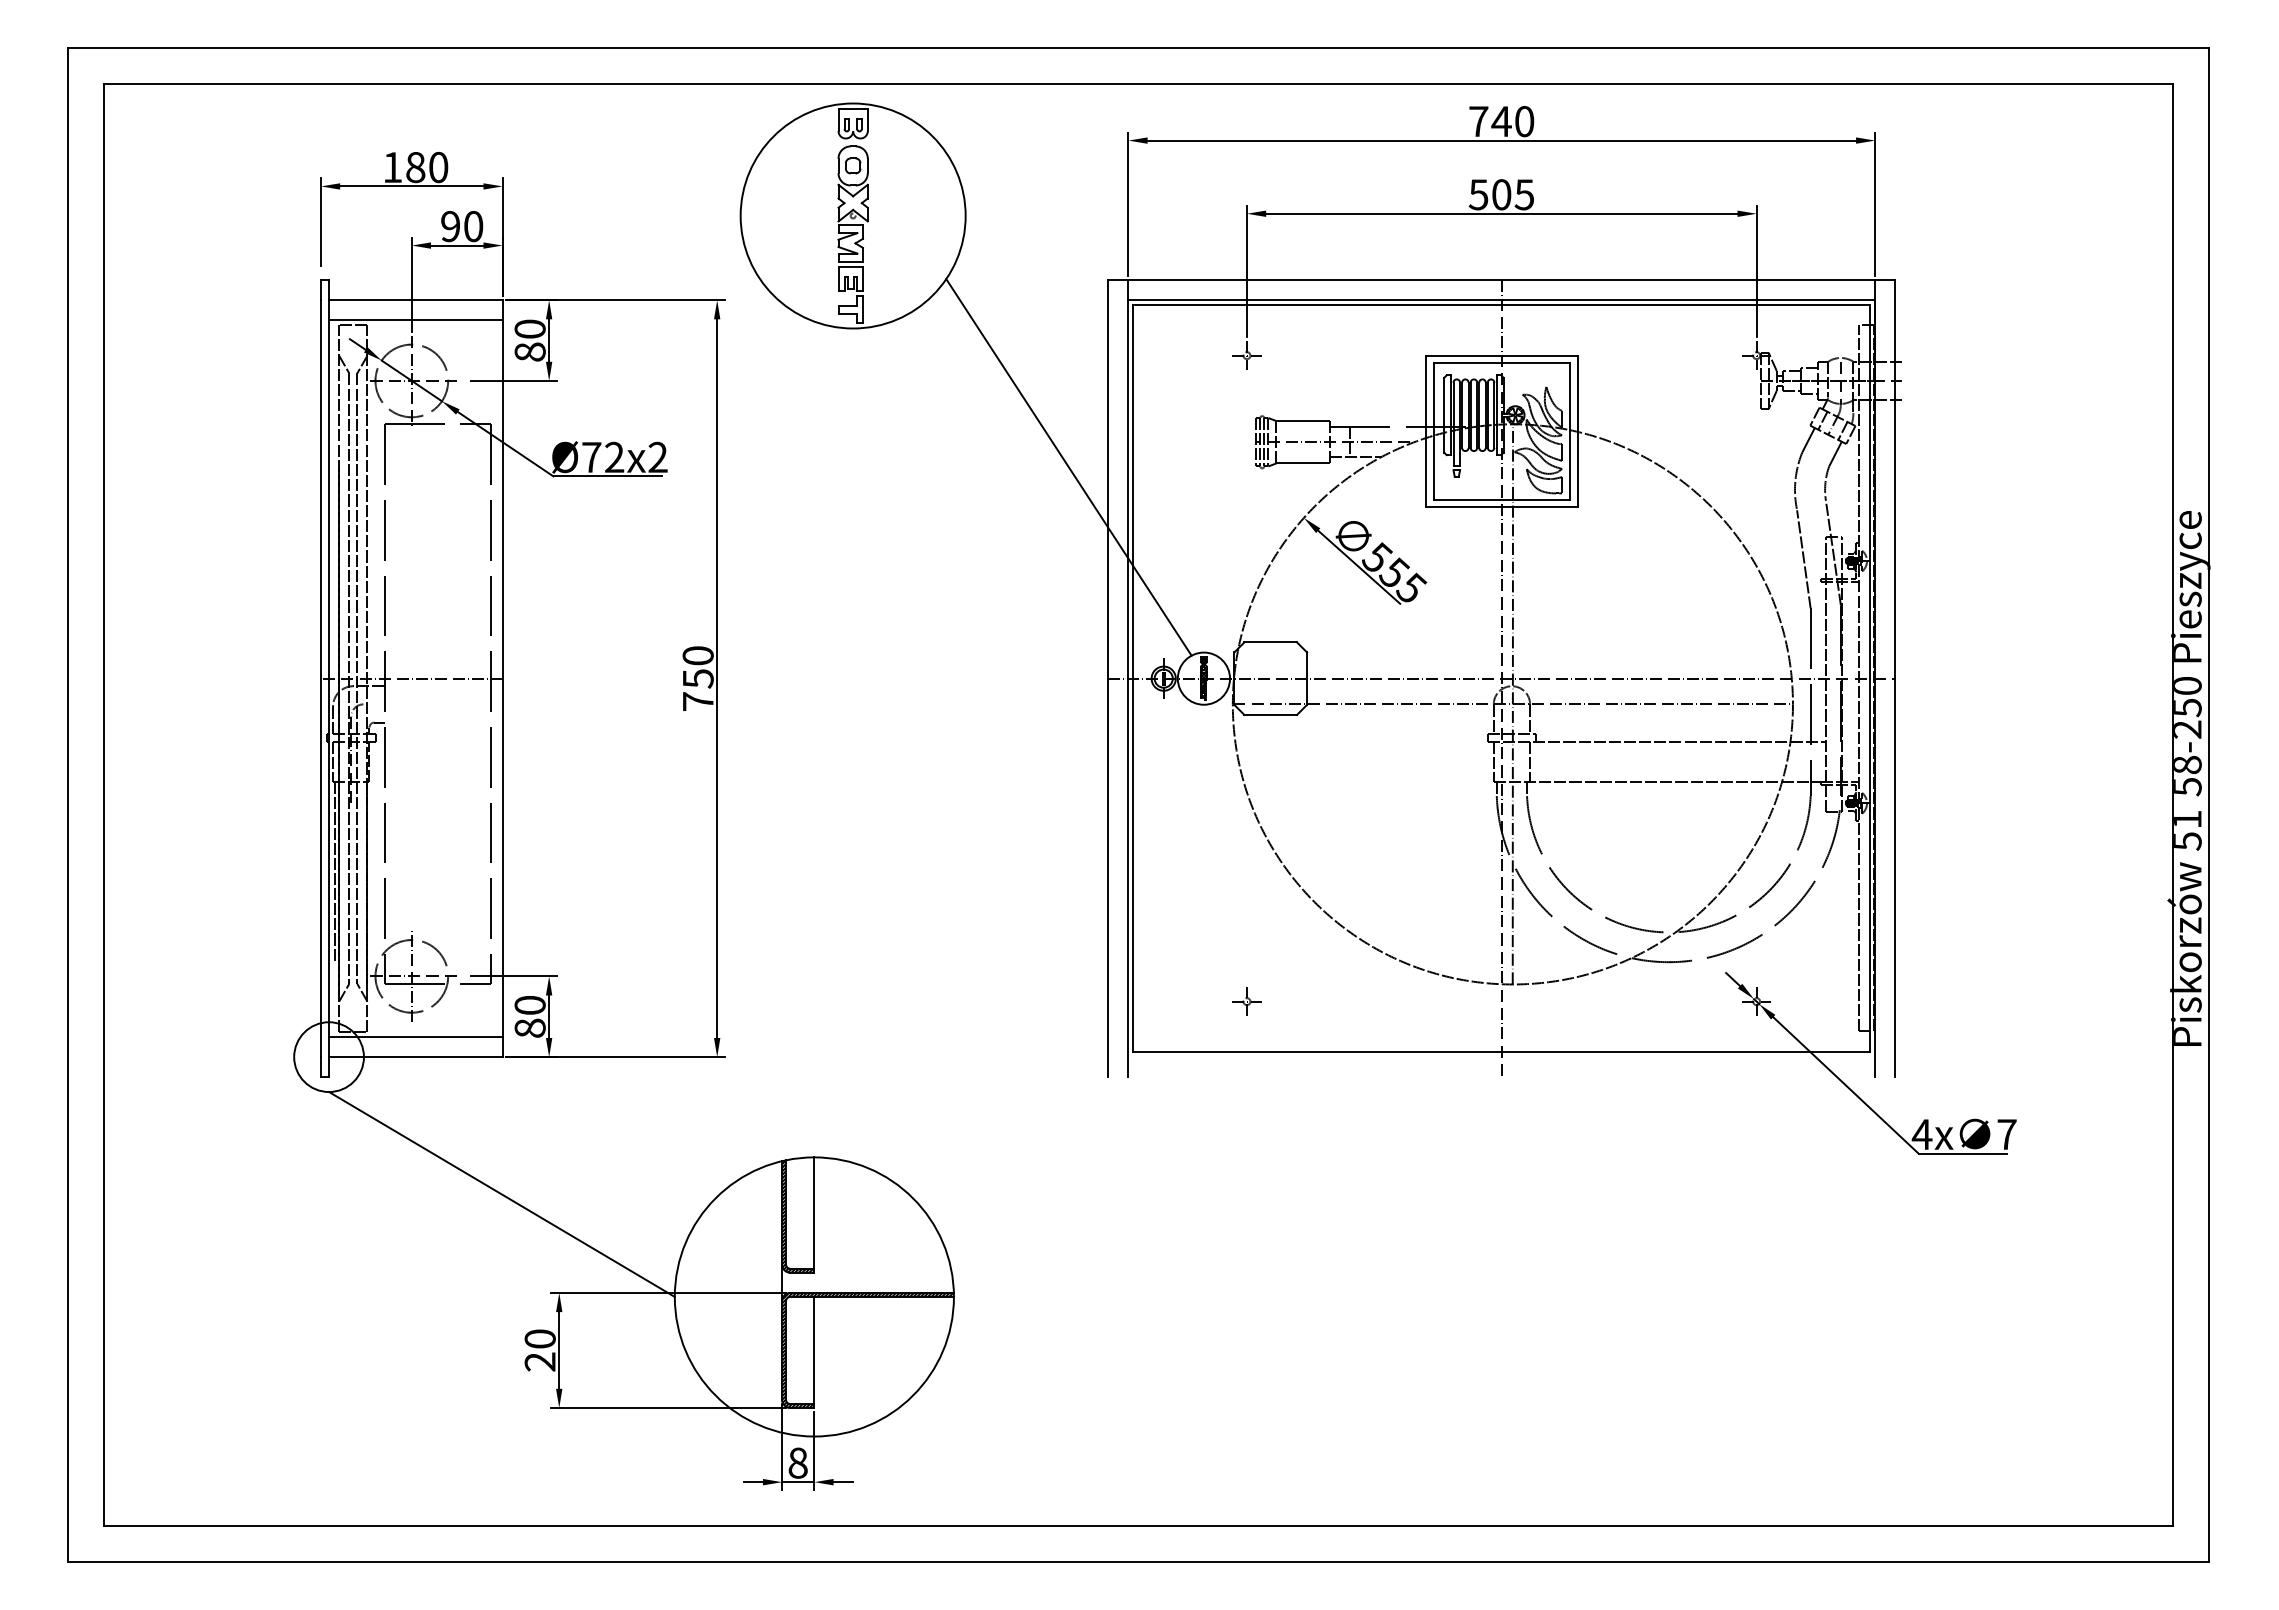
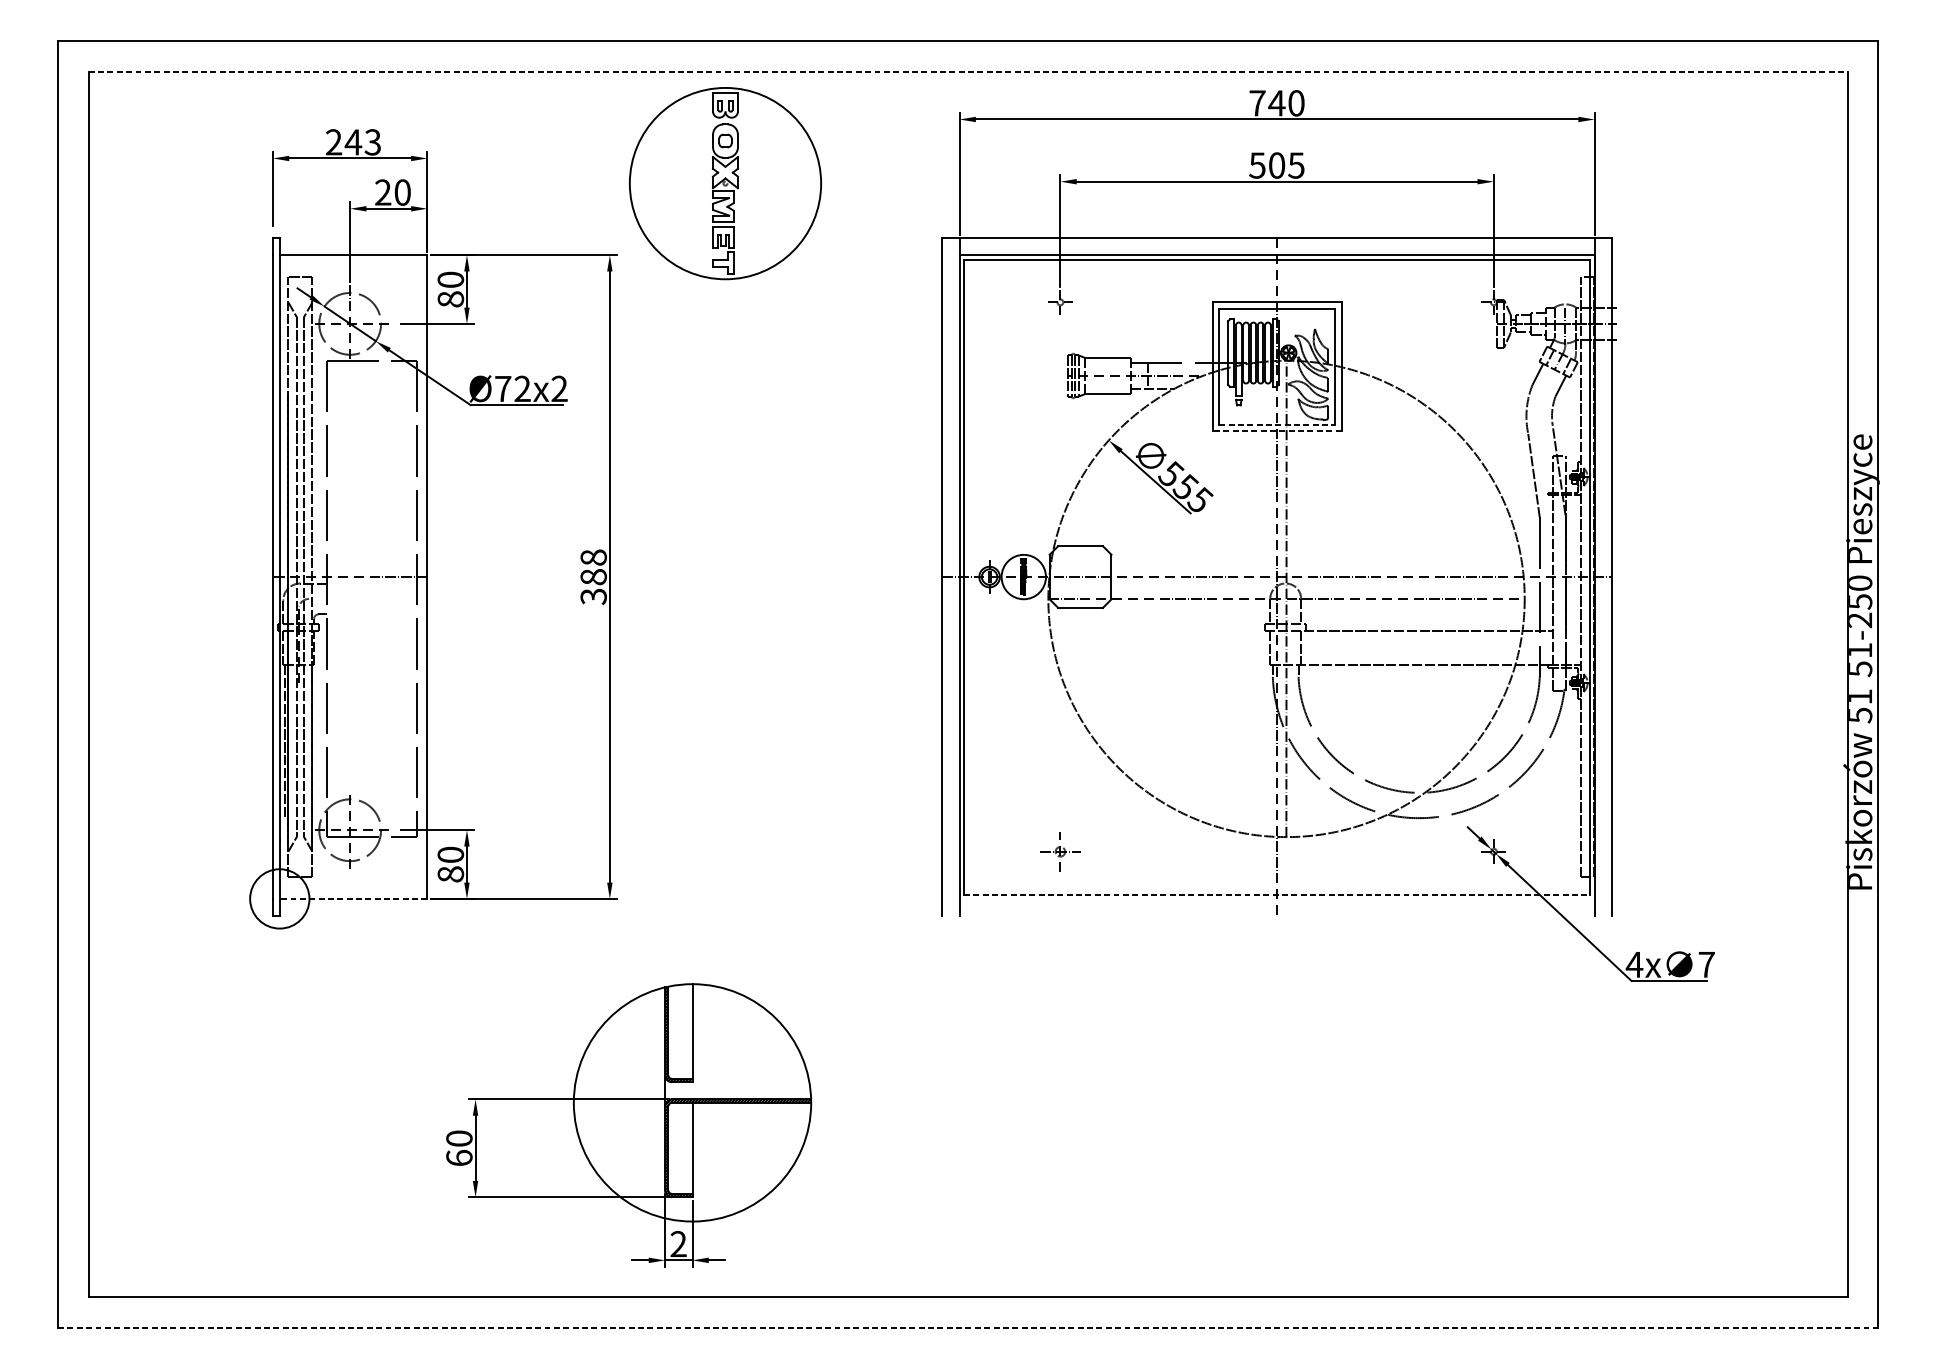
line: (1139, 84) -> (969, 71), solid -> dashed
text: (415, 167) -> (353, 142), 180 -> 243
text: (450, 226) -> (383, 192), 90 -> 20
line: (415, 320) -> (353, 272), removed
line: (1068, 467) -> (908, 397), removed
line: (1502, 499) -> (1277, 424), solid -> dashed
line: (1501, 507) -> (1276, 431), solid -> dashed
text: (697, 678) -> (593, 576), 750 -> 388
text: (2187, 765) -> (1860, 650), 58-250 -> 51-250
part: (1246, 1001) -> (1059, 851), size x1.6
line: (415, 1036) -> (353, 881), removed
line: (1502, 1052) -> (1277, 894), solid -> dashed
line: (415, 1057) -> (353, 899), solid -> dashed
line: (501, 1194) -> (426, 1015), removed
text: (539, 1361) -> (458, 1157), 20 -> 60
text: (797, 1462) -> (678, 1243), 8 -> 2
line: (1139, 1561) -> (969, 1327), solid -> dashed

